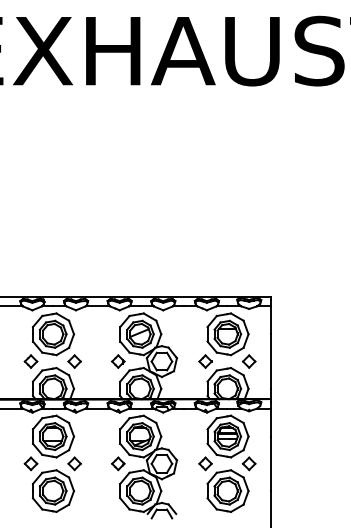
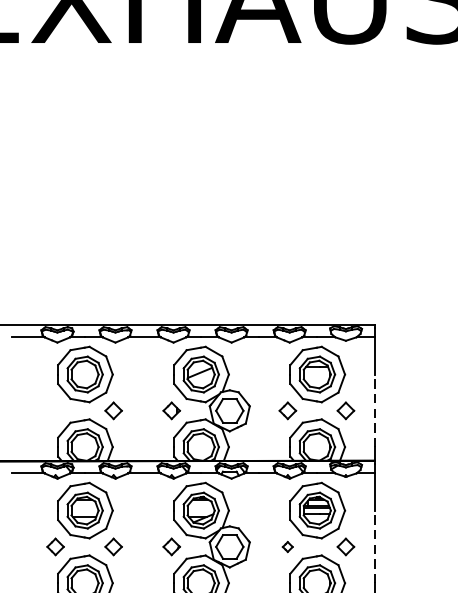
part: (30, 361) -> (54, 410), removed
line: (271, 361) -> (375, 410), solid -> dashed
part: (205, 463) -> (287, 546), size x0.6
line: (271, 463) -> (375, 546), solid -> dashed

